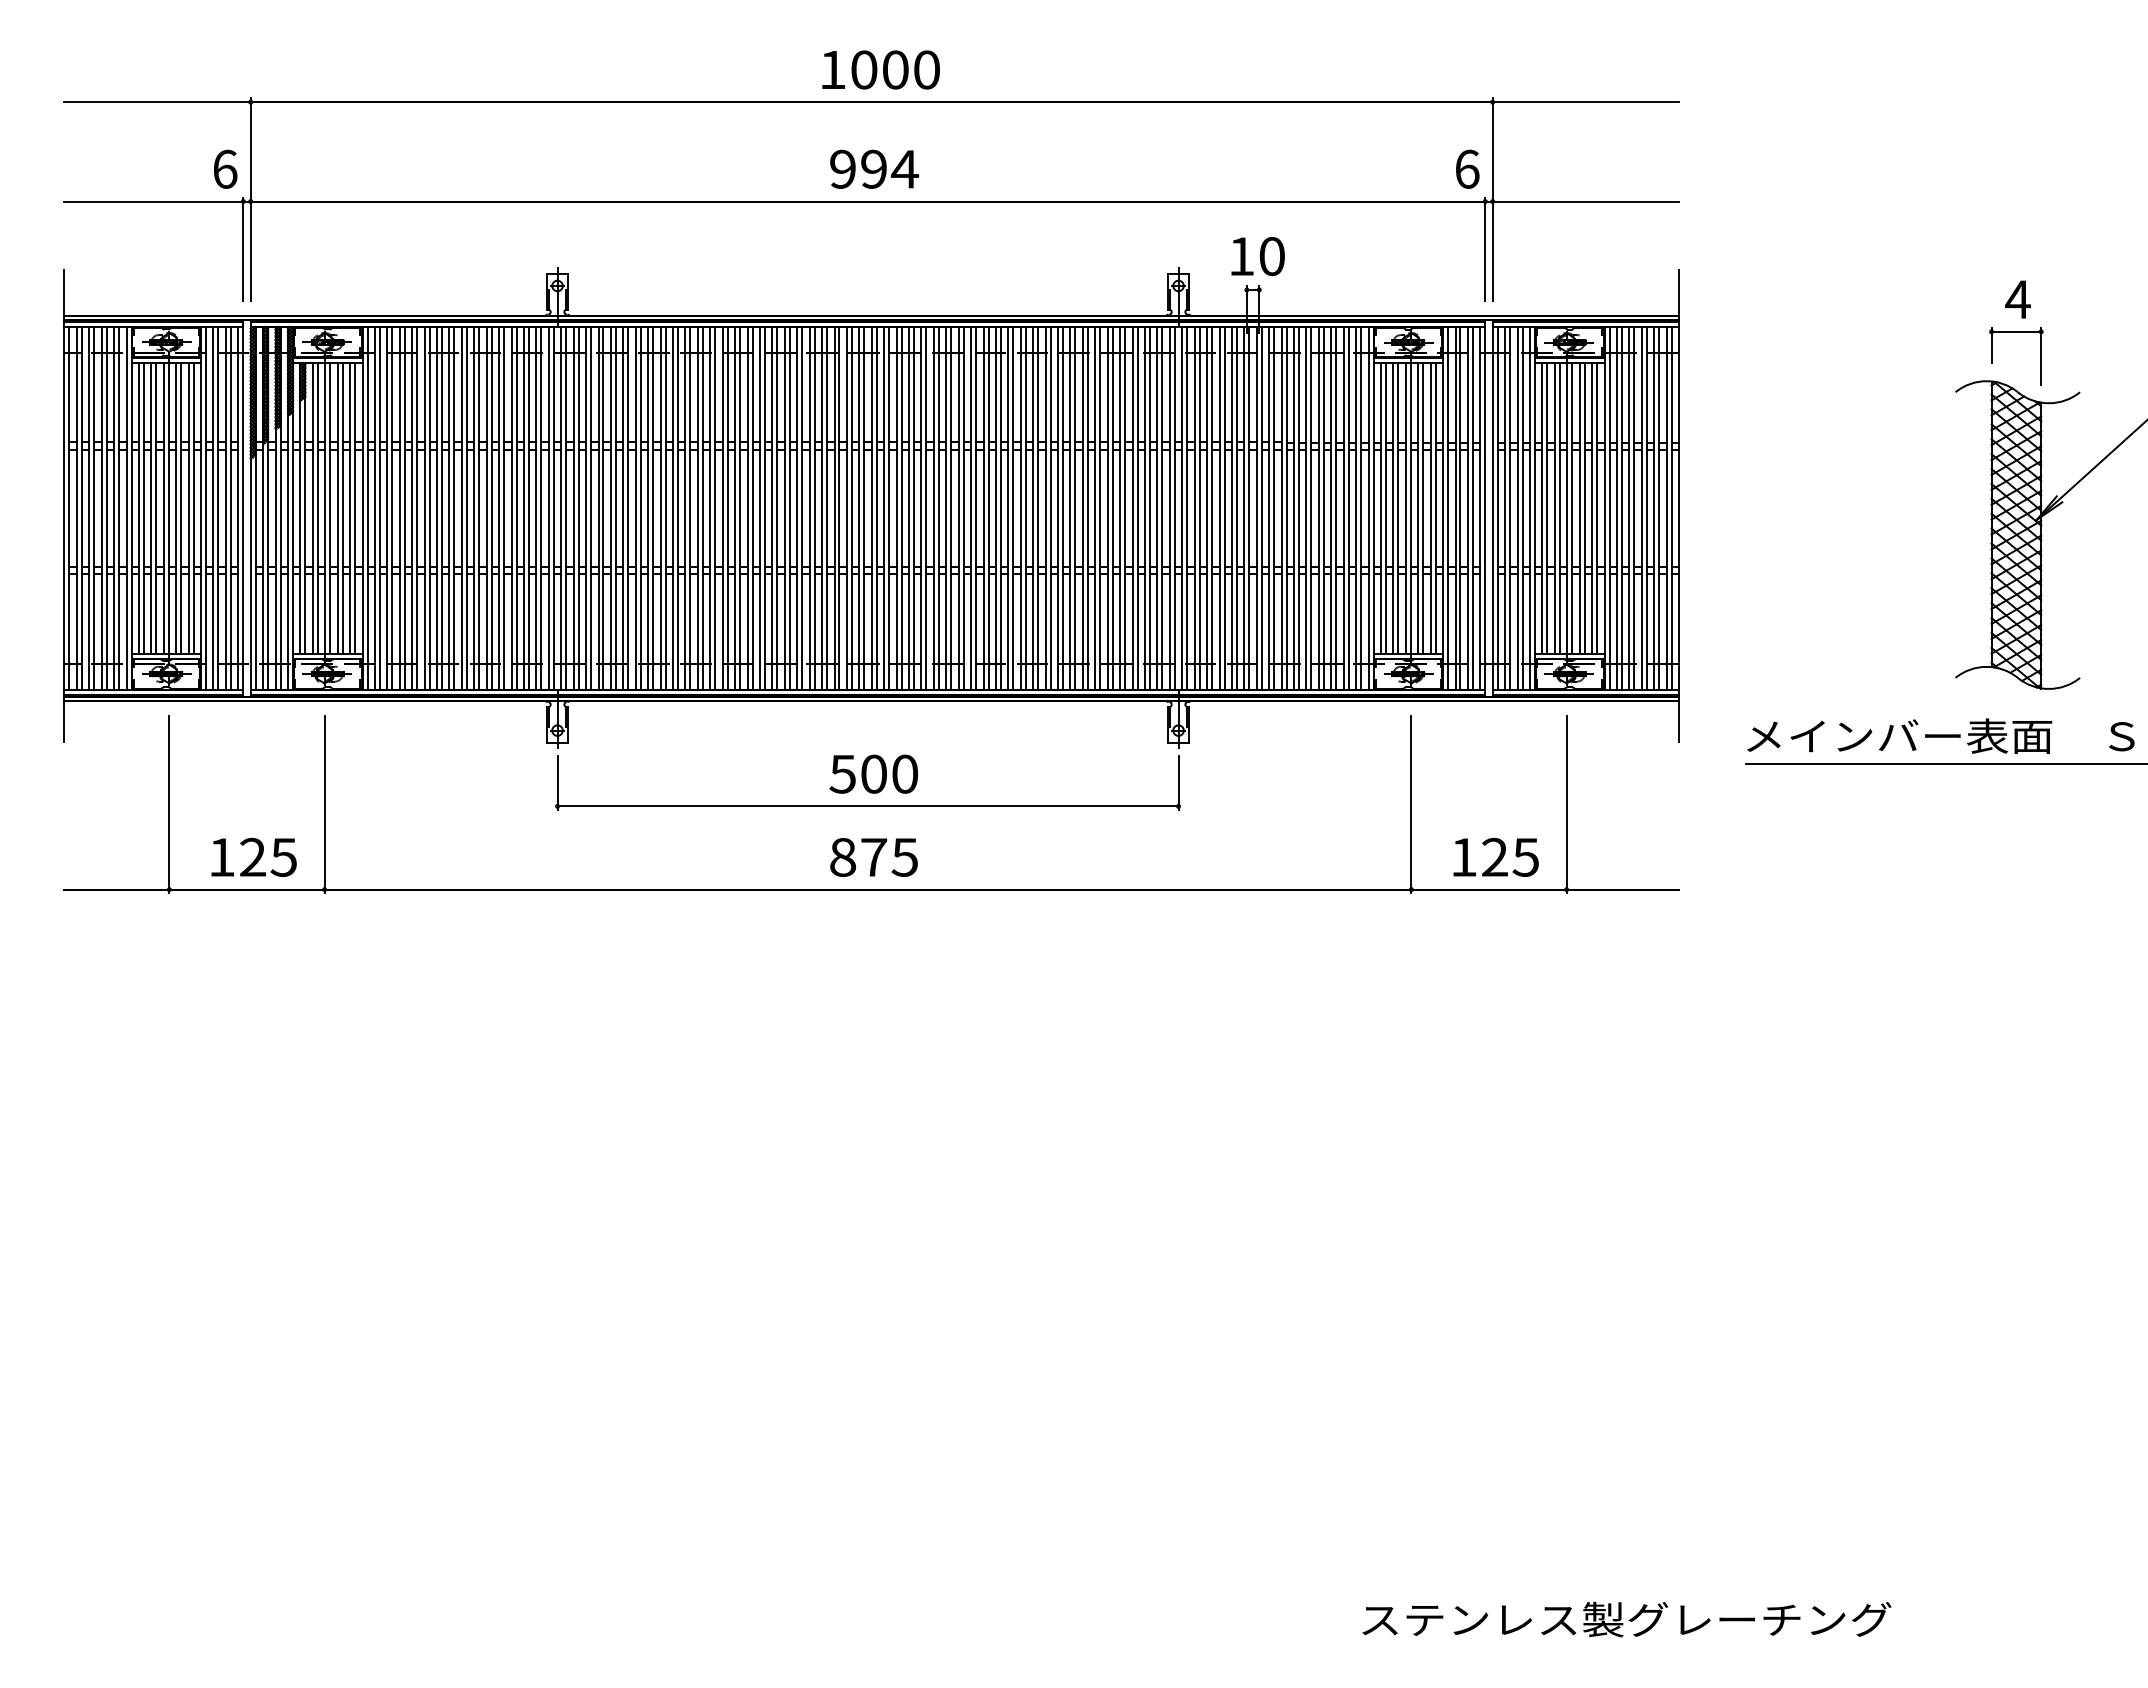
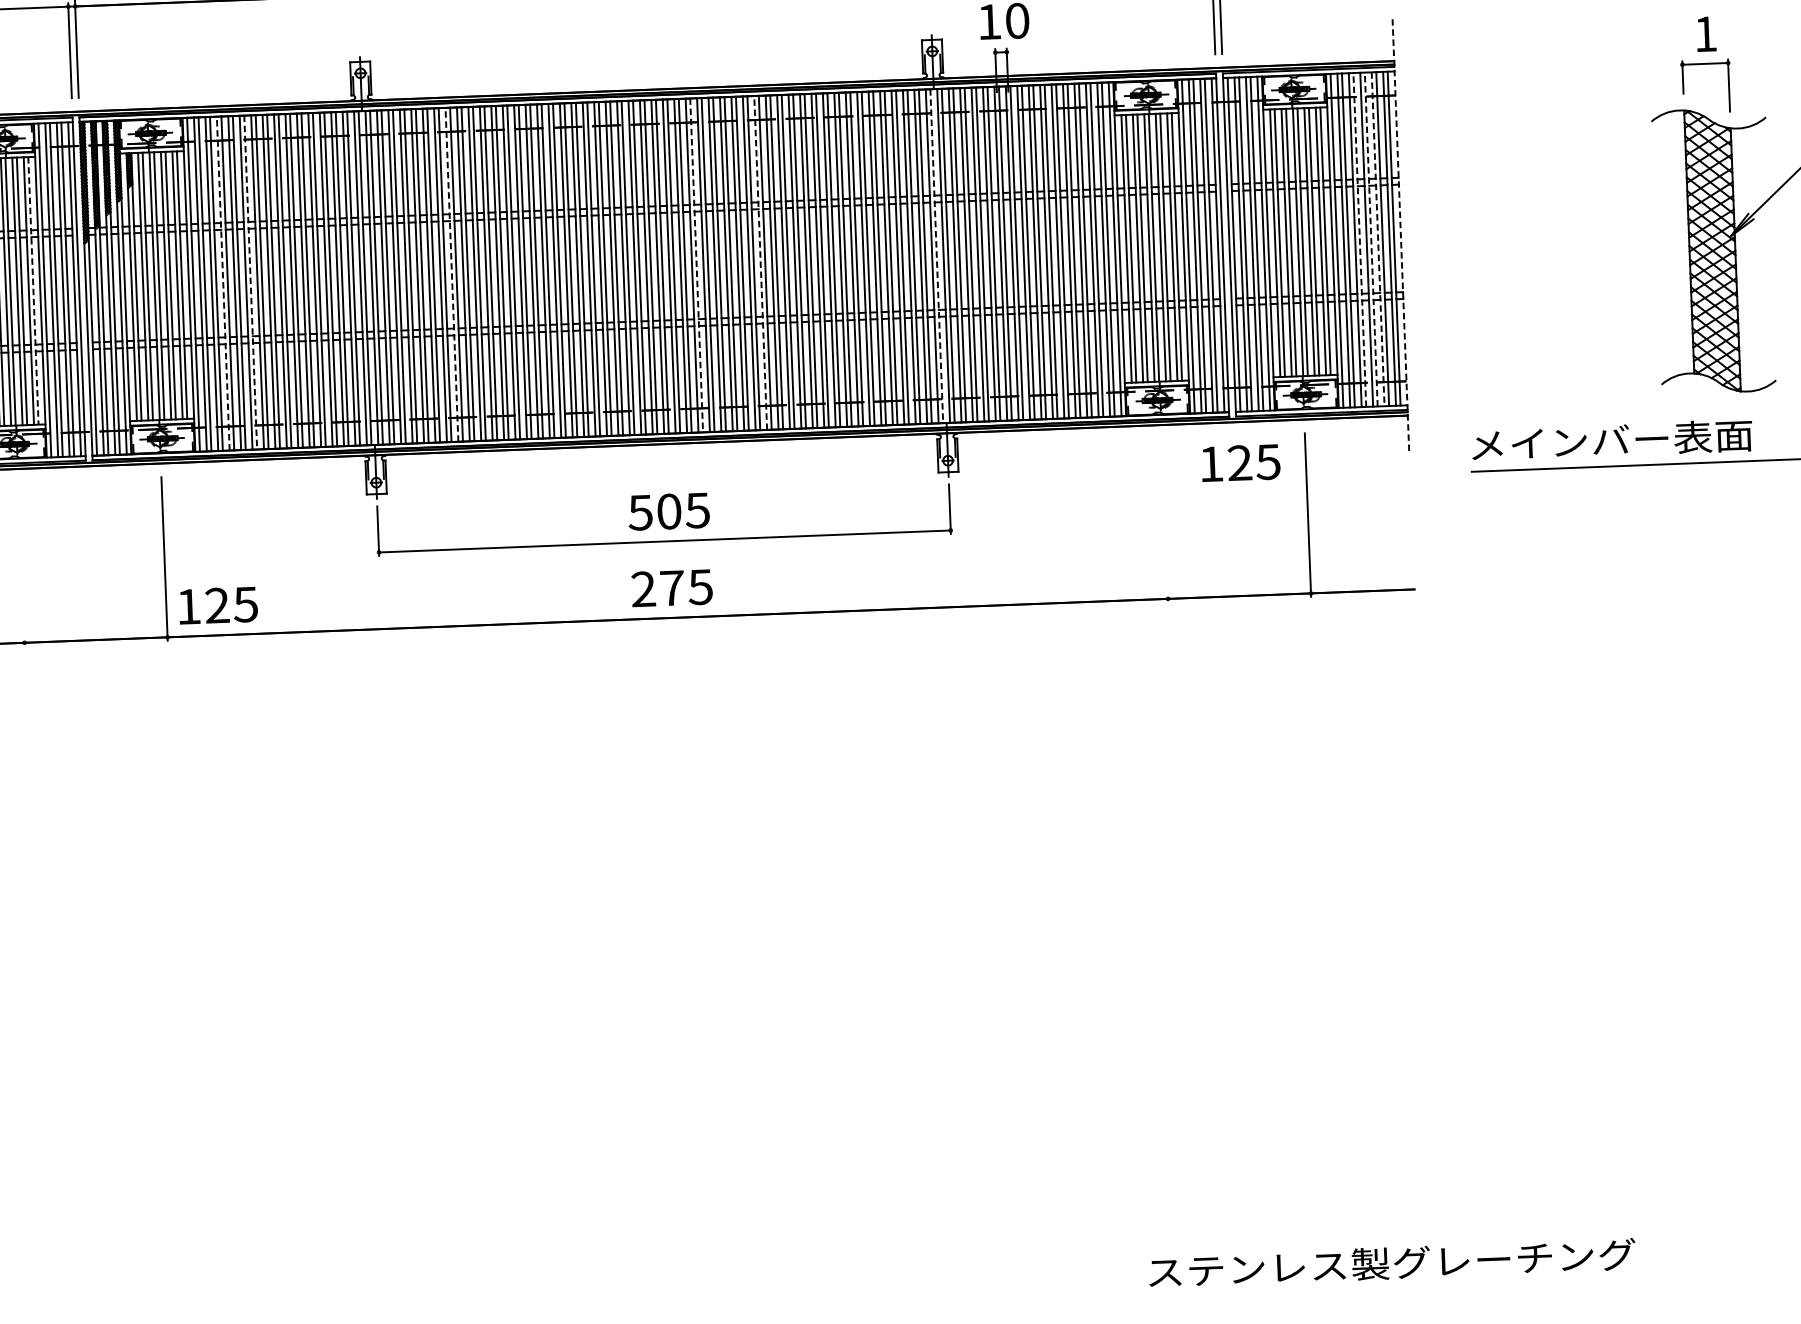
text: (2017, 299) -> (1705, 34), 4 -> 1
line: (1679, 506) -> (1401, 236), solid -> dashed
line: (399, 507) -> (222, 282), solid -> dashed
line: (648, 507) -> (452, 274), solid -> dashed
line: (983, 507) -> (760, 262), solid -> dashed
line: (1634, 507) -> (1359, 239), solid -> dashed
line: (1646, 507) -> (1370, 238), solid -> dashed
line: (193, 508) -> (33, 291), solid -> dashed
line: (429, 508) -> (250, 282), solid -> dashed
line: (913, 508) -> (696, 265), solid -> dashed
line: (1174, 508) -> (936, 256), solid -> dashed
line: (1654, 508) -> (1378, 239), solid -> dashed
text: (904, 773) -> (697, 509), 500 -> 505
line: (169, 804) -> (21, 564), removed
line: (1411, 804) -> (1165, 520), removed
text: (843, 856) -> (644, 588), 875 -> 275
text: (1495, 856) -> (1240, 462), moved
text: (253, 857) -> (217, 605), moved

